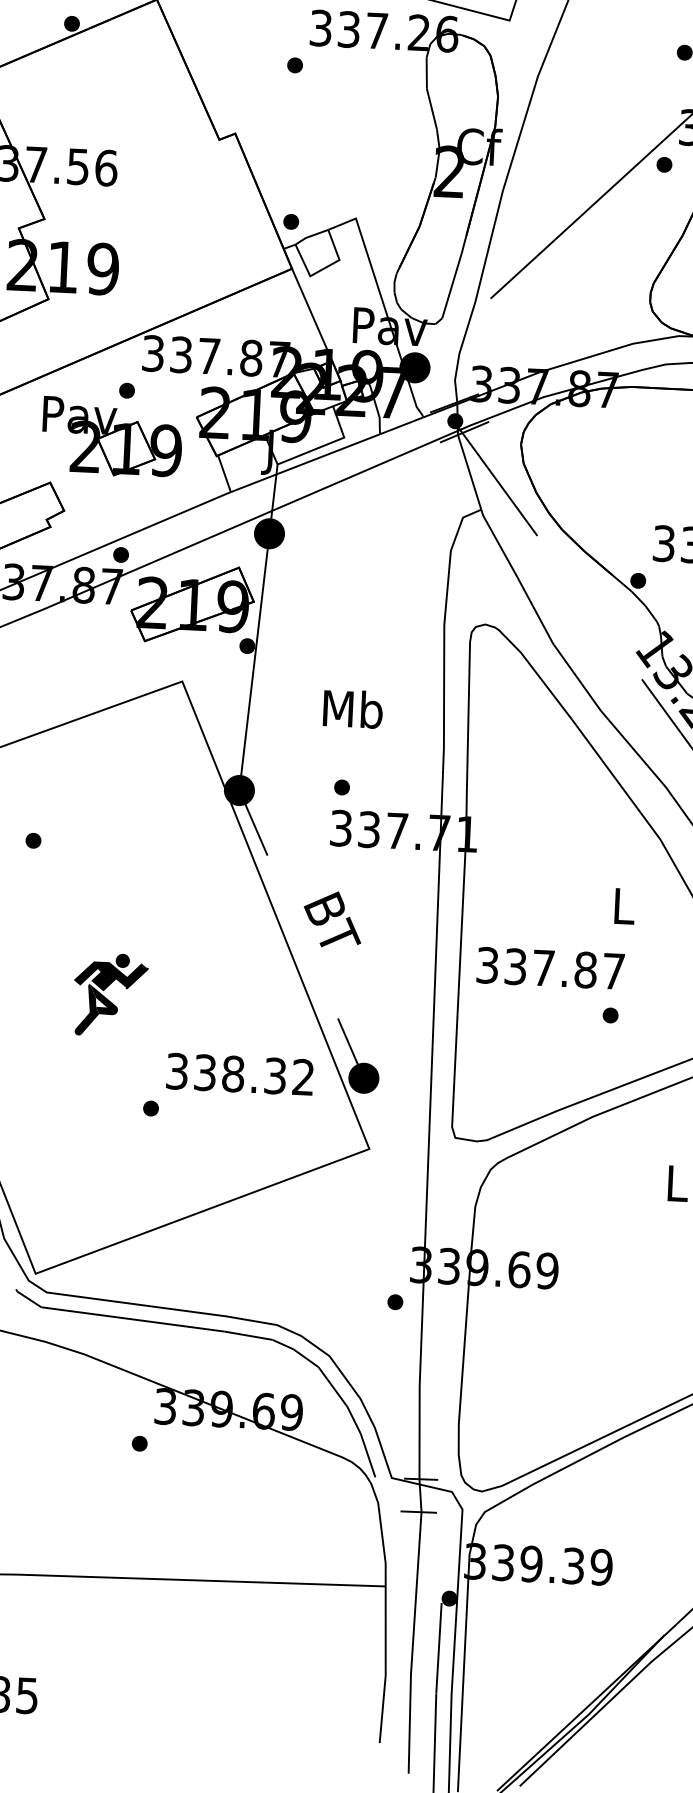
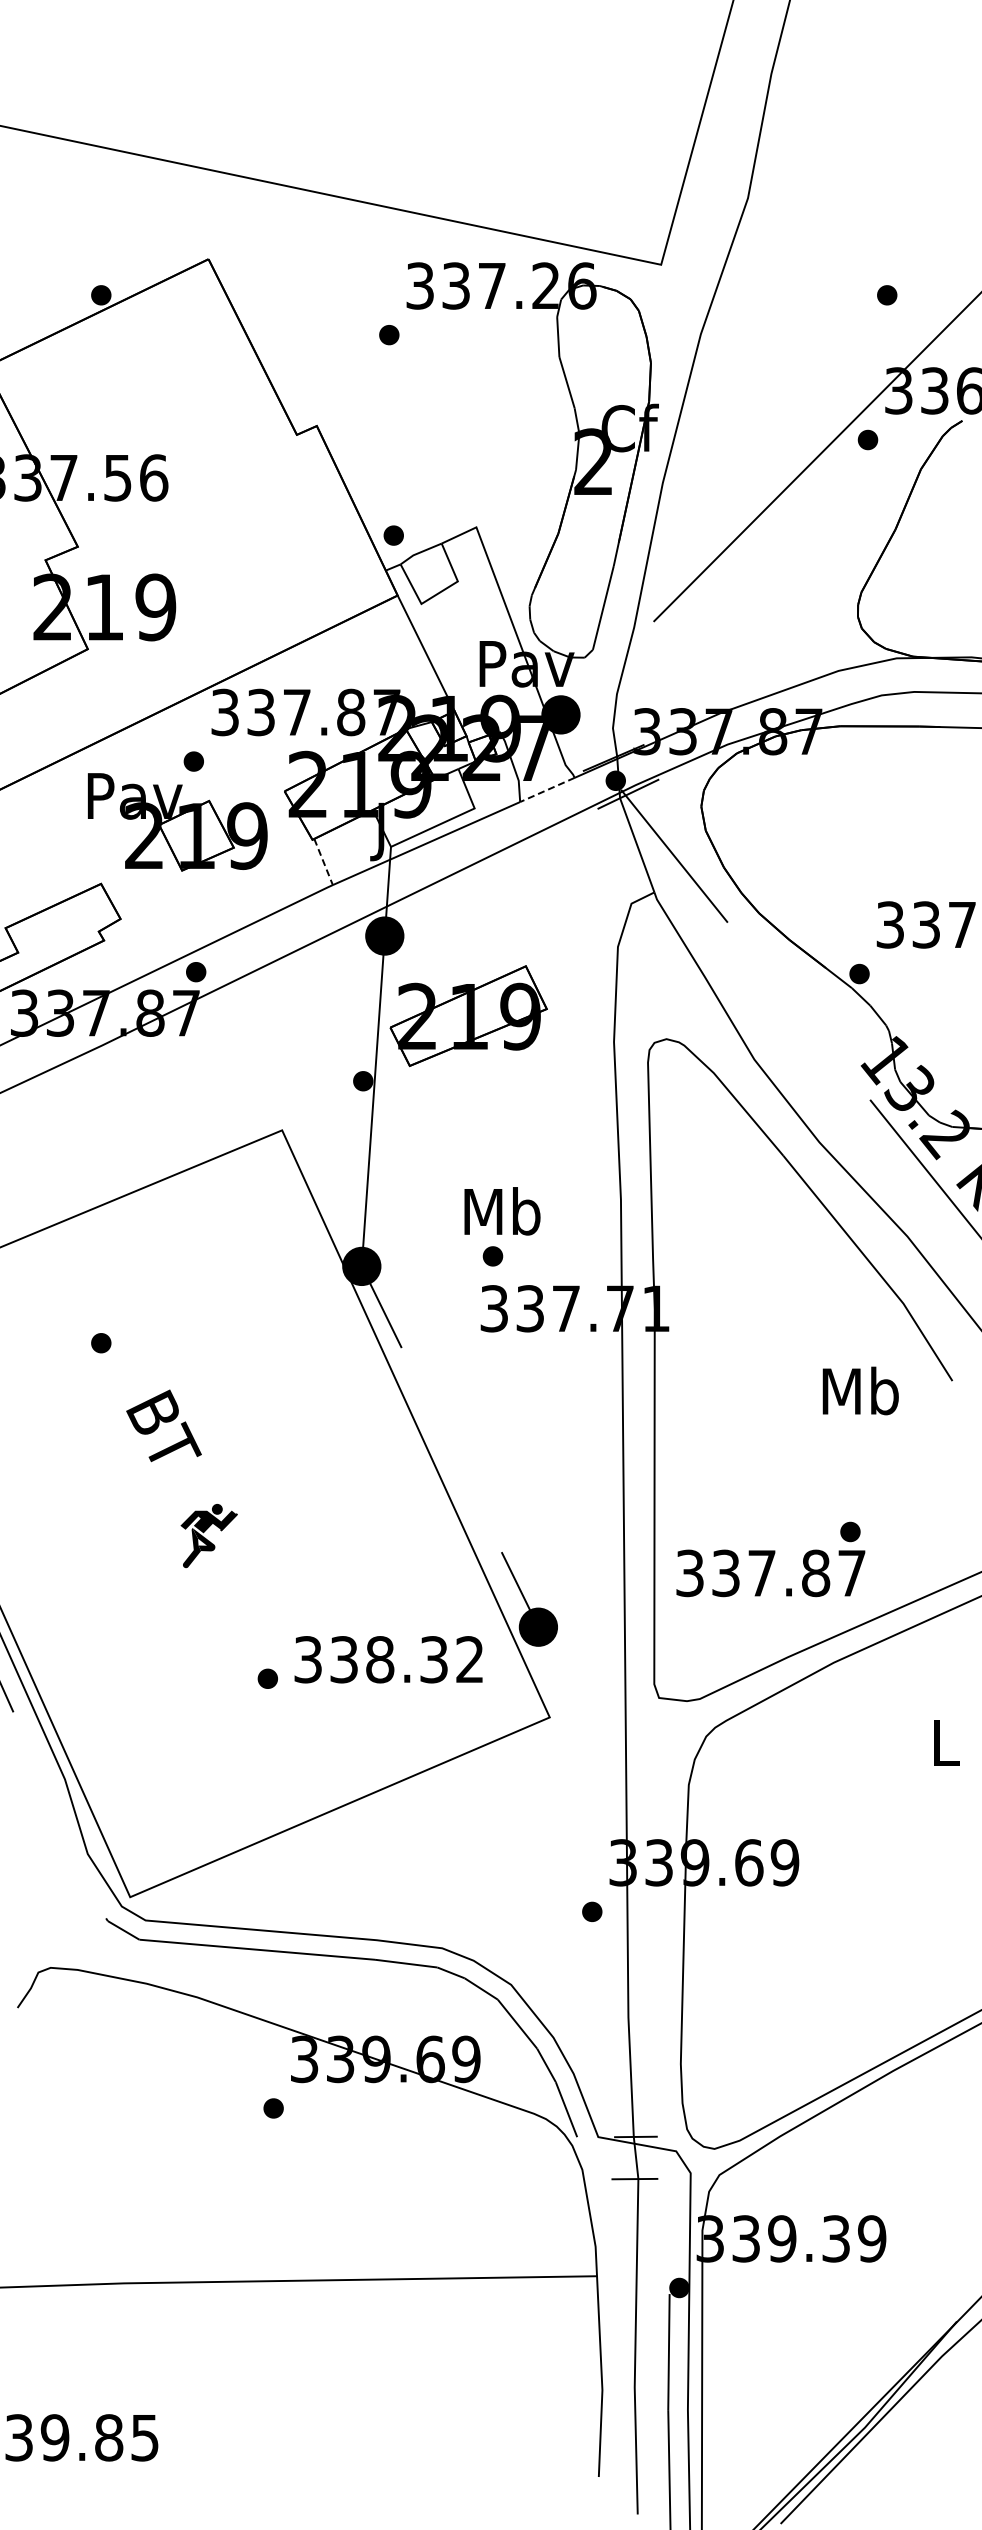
line: (401, 425) -> (547, 789), solid -> dashed
line: (224, 474) -> (323, 862), solid -> dashed
part: (192, 603) -> (468, 1015), moved
text: (353, 709) -> (502, 1211), moved
text: (623, 905) -> (860, 1390), L -> Mb
text: (332, 919) -> (163, 1425), moved
text: (550, 968) -> (770, 1573), moved
part: (110, 994) -> (208, 1535), size x0.6
text: (239, 1074) -> (388, 1659), moved

